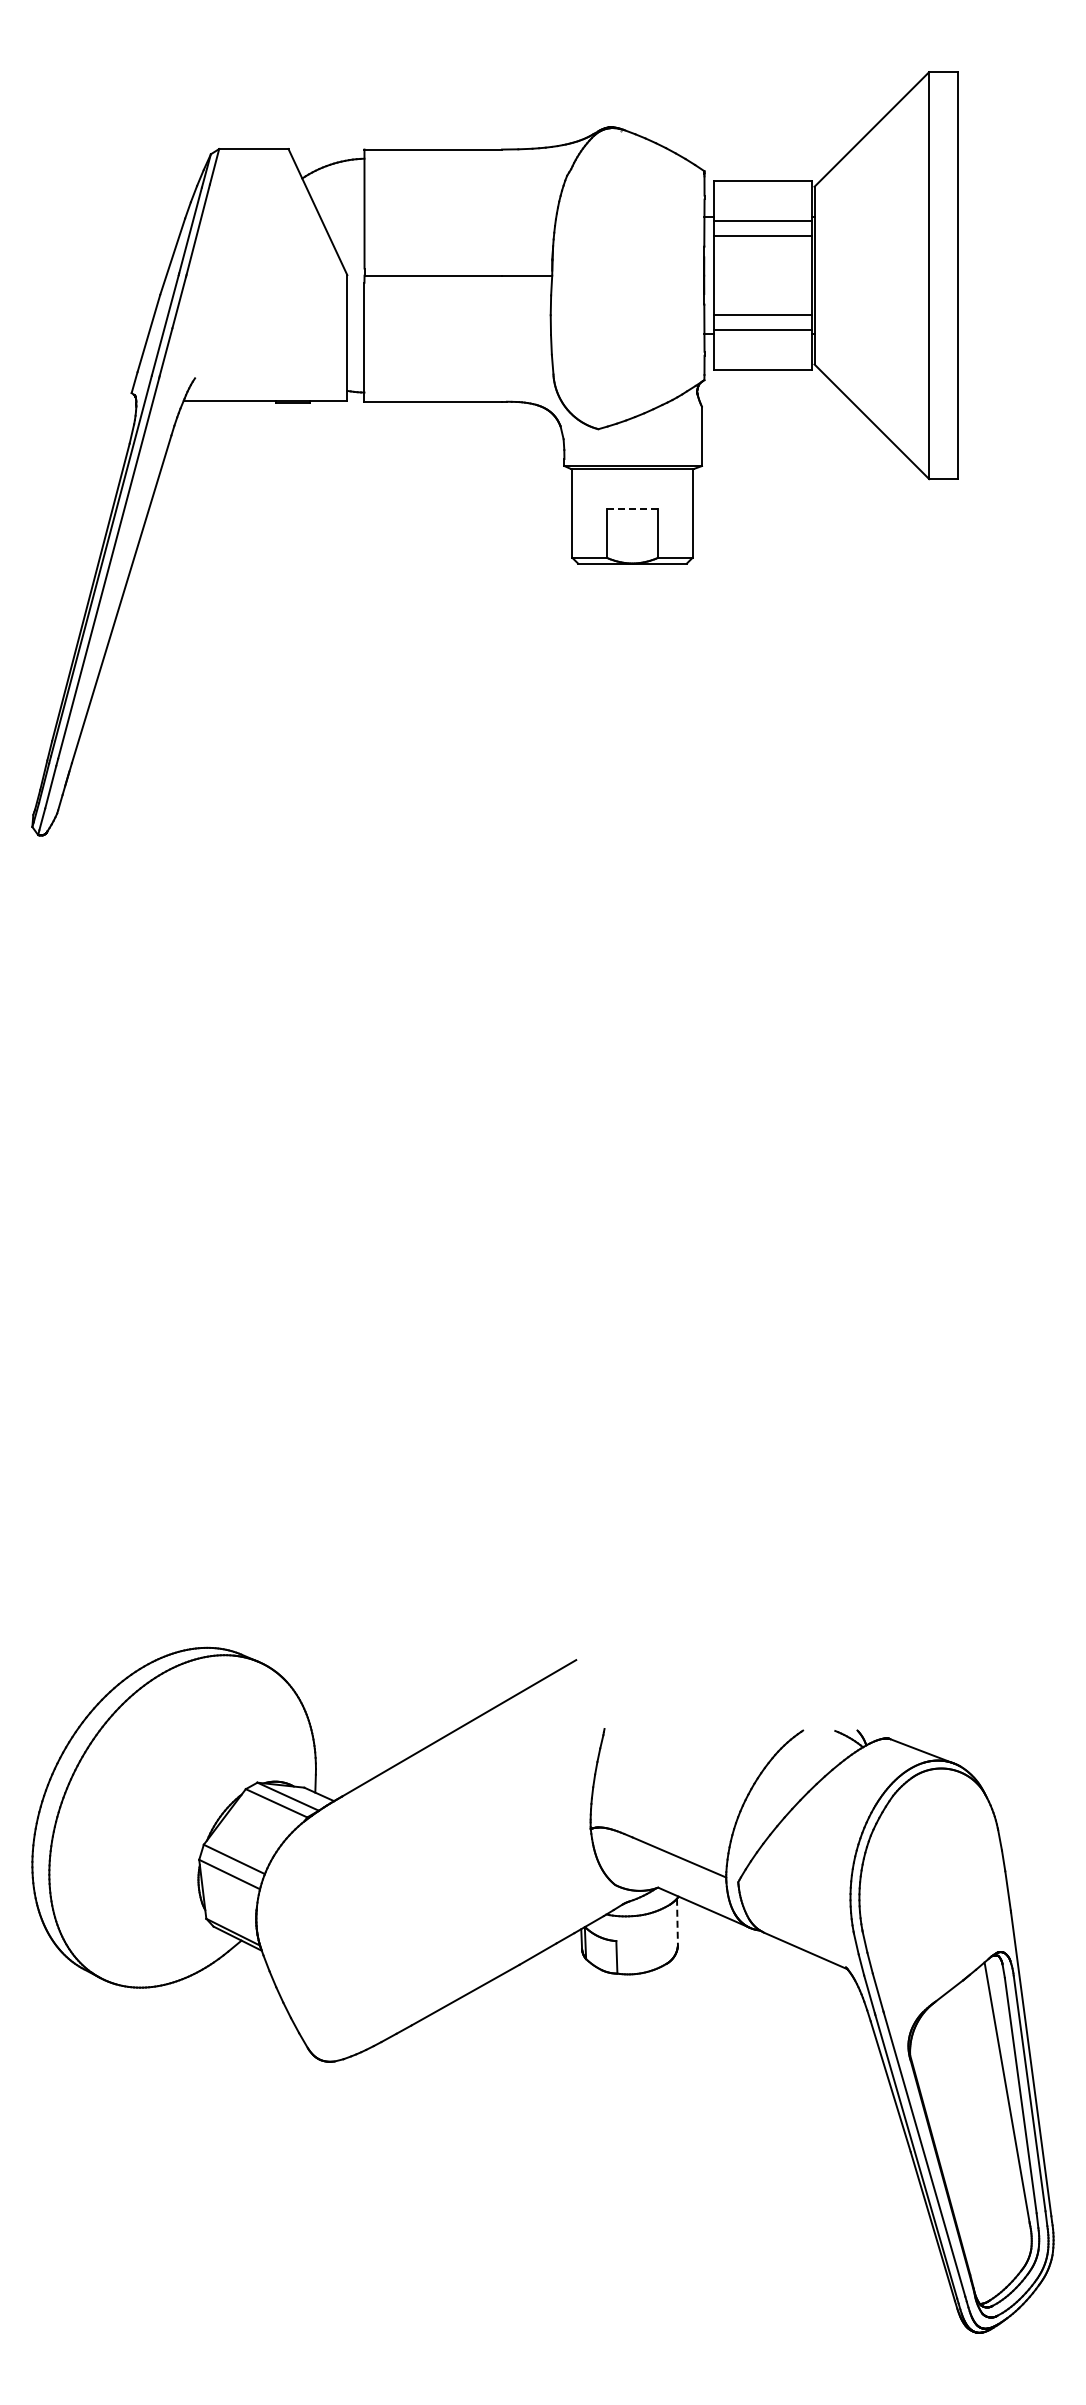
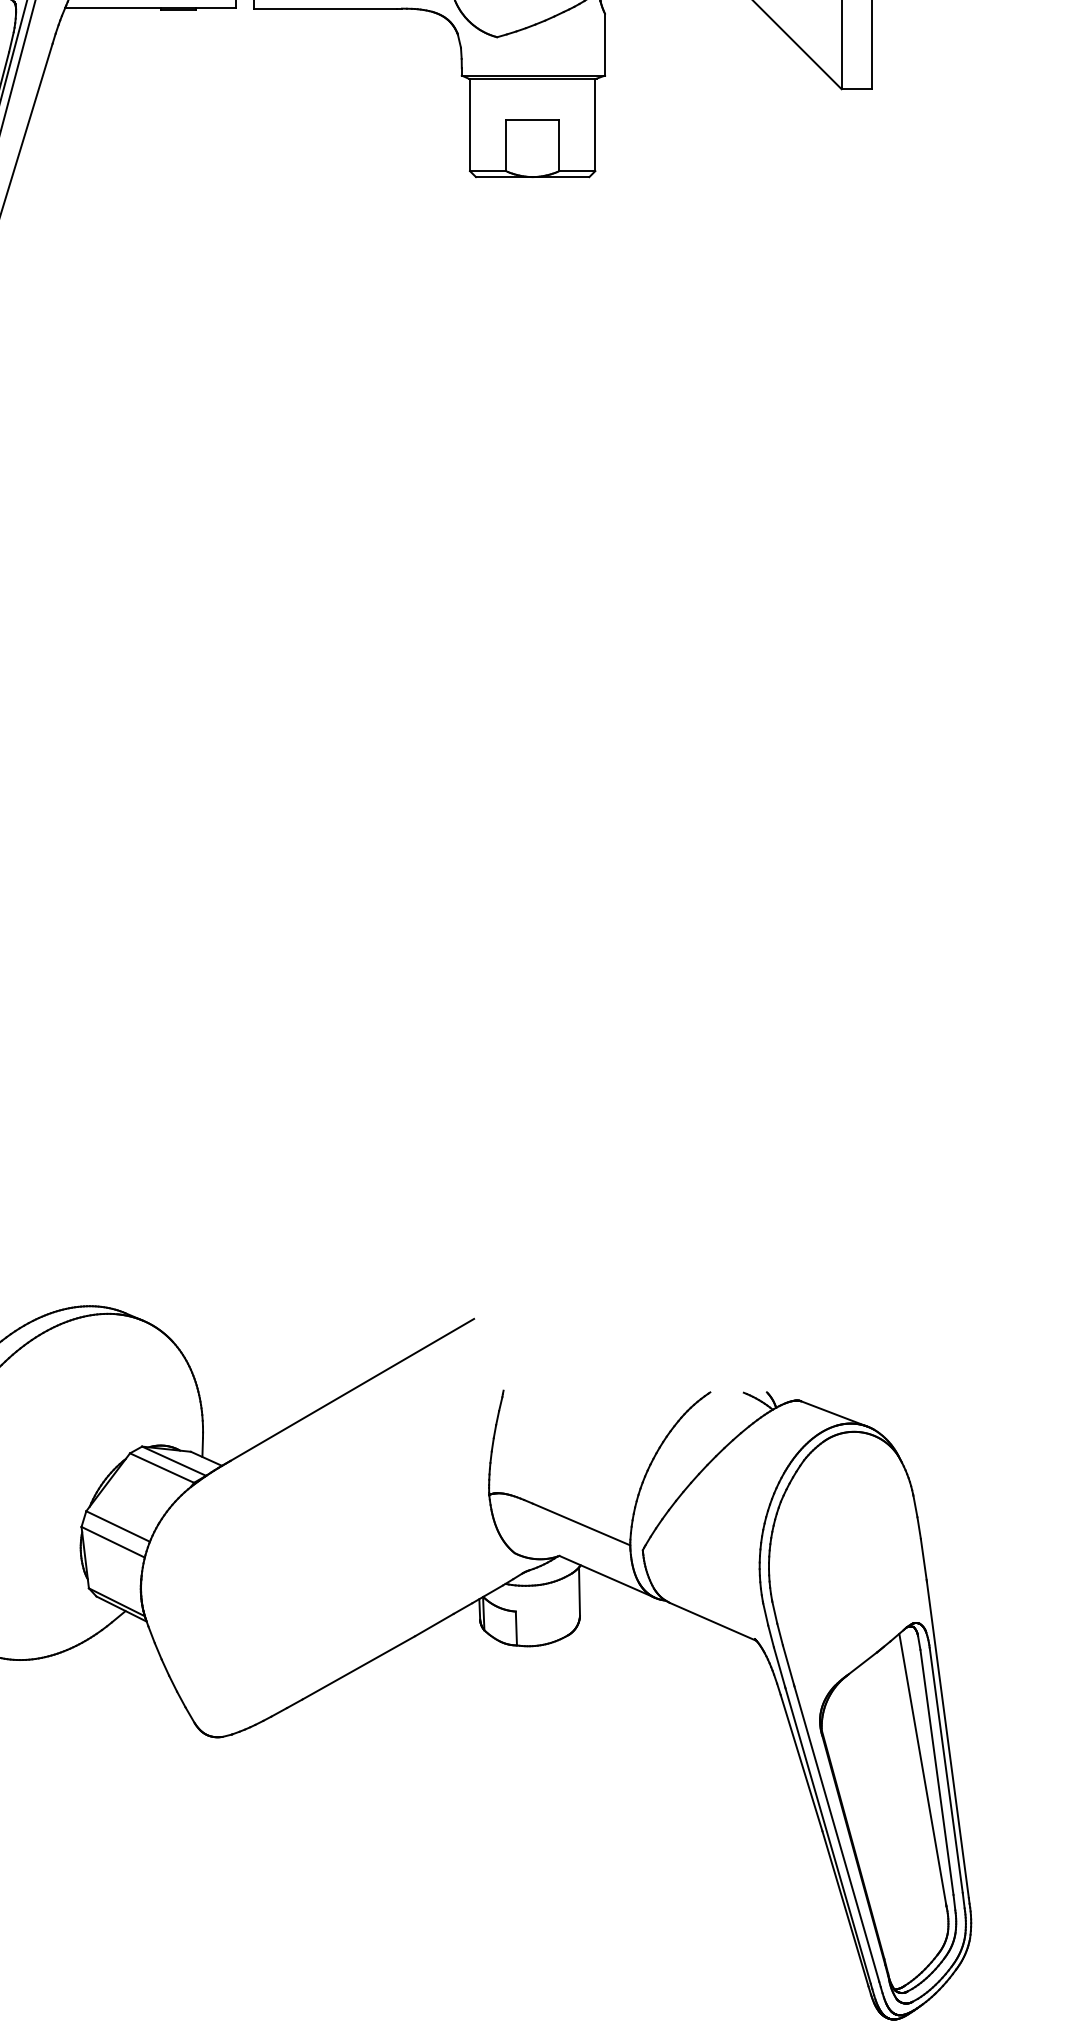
line: (632, 509) -> (532, 120), dashed -> solid
line: (677, 1922) -> (579, 1592), dashed -> solid

